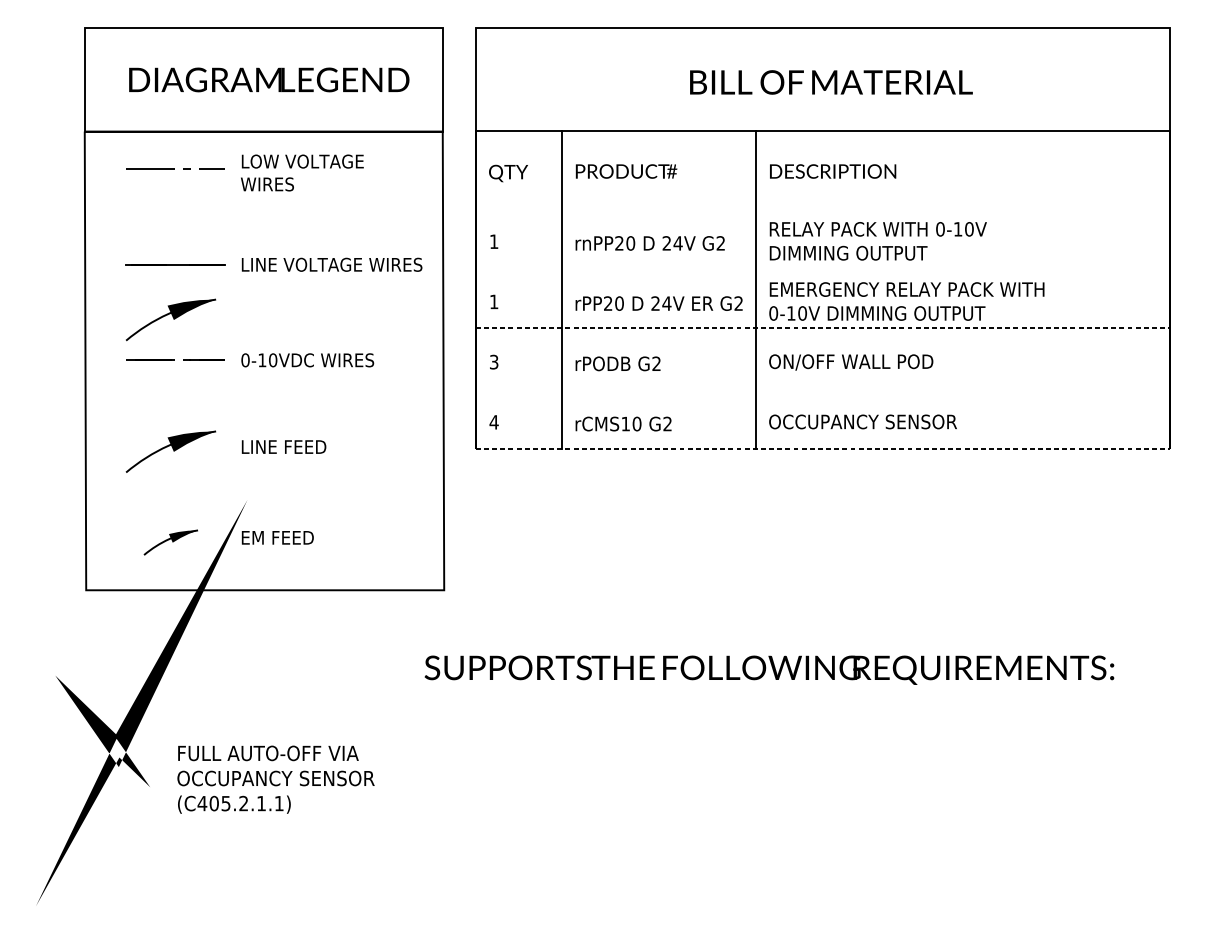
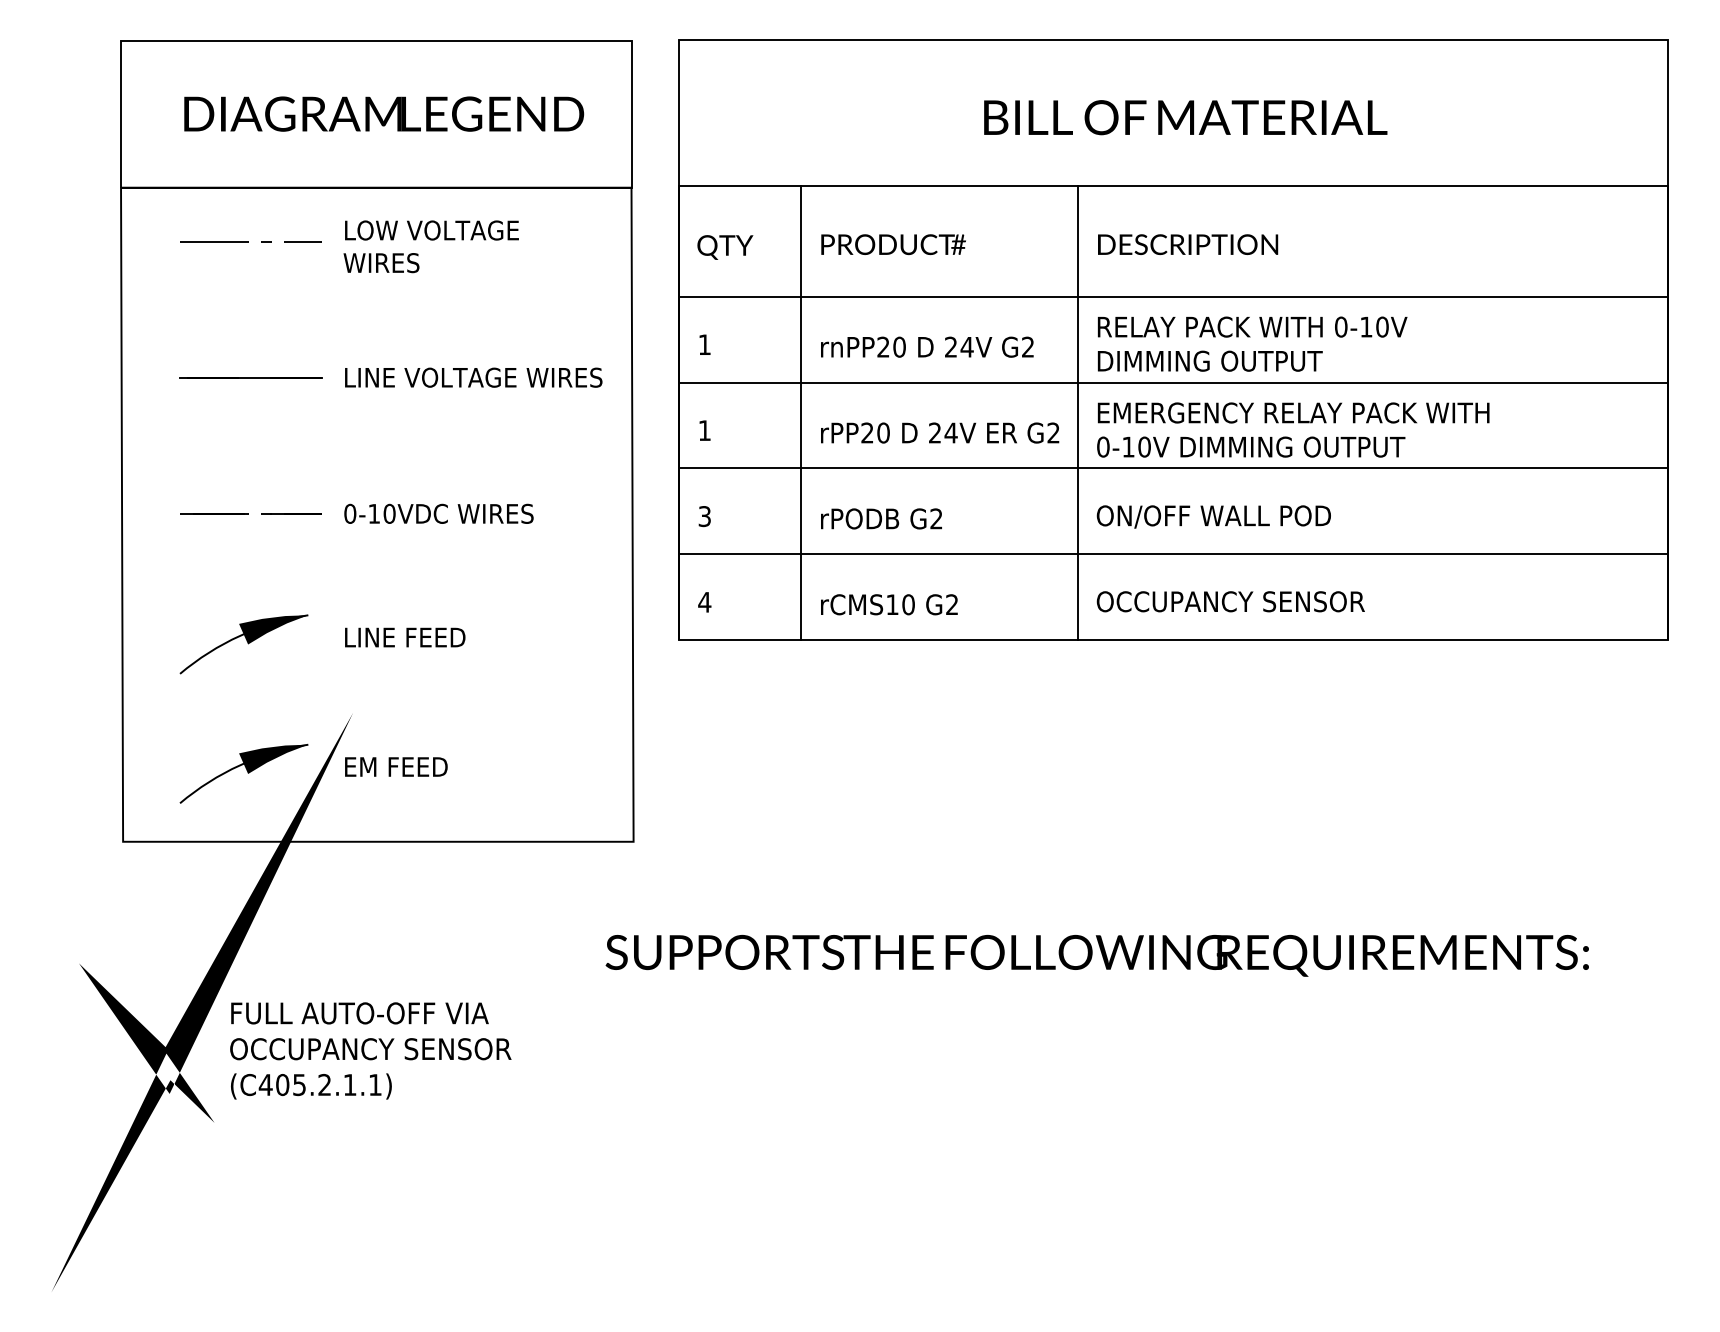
line: (822, 207) -> (1173, 296), added
line: (822, 268) -> (1173, 382), added
part: (170, 320) -> (243, 456), removed
line: (822, 328) -> (1173, 468), dashed -> solid
line: (822, 388) -> (1173, 554), added
line: (822, 449) -> (1173, 640), dashed -> solid
part: (170, 542) -> (243, 773), size x1.67
text: (275, 779) -> (370, 1050), moved

